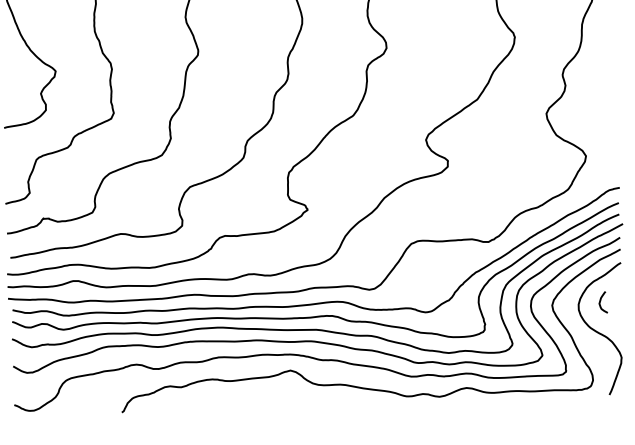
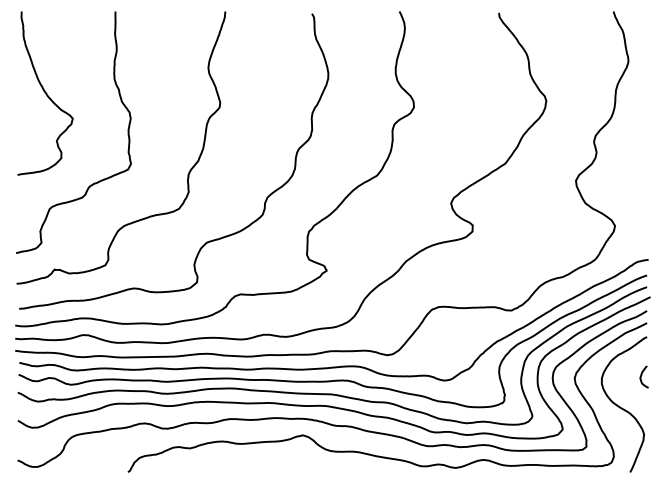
curve: (601, 300) -> (642, 375), moved

